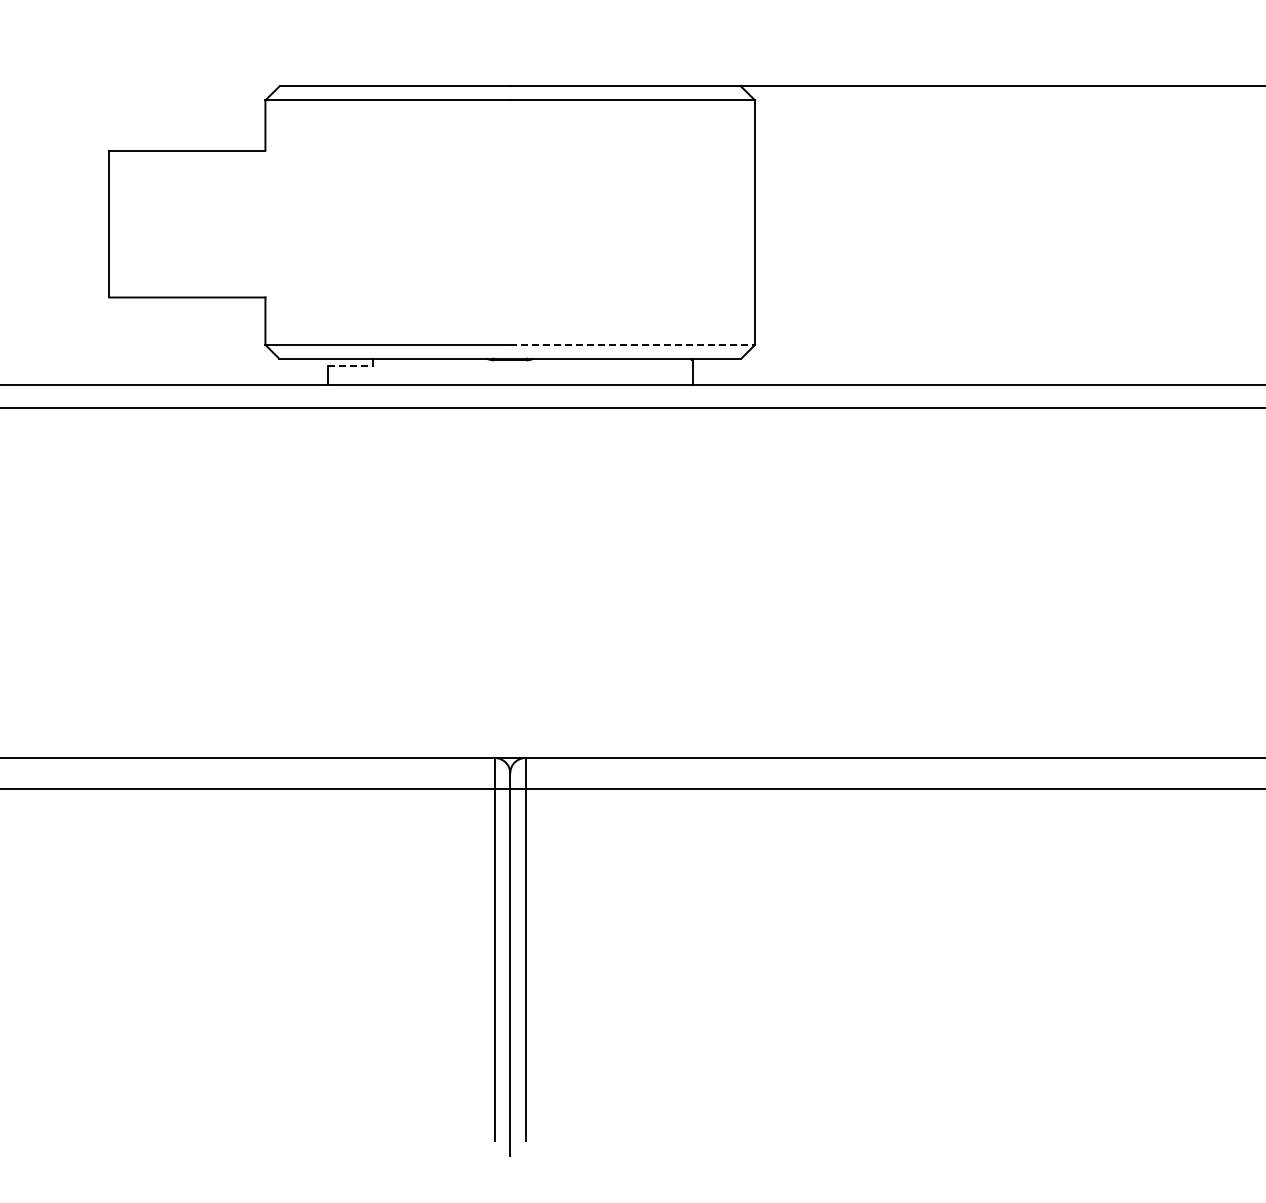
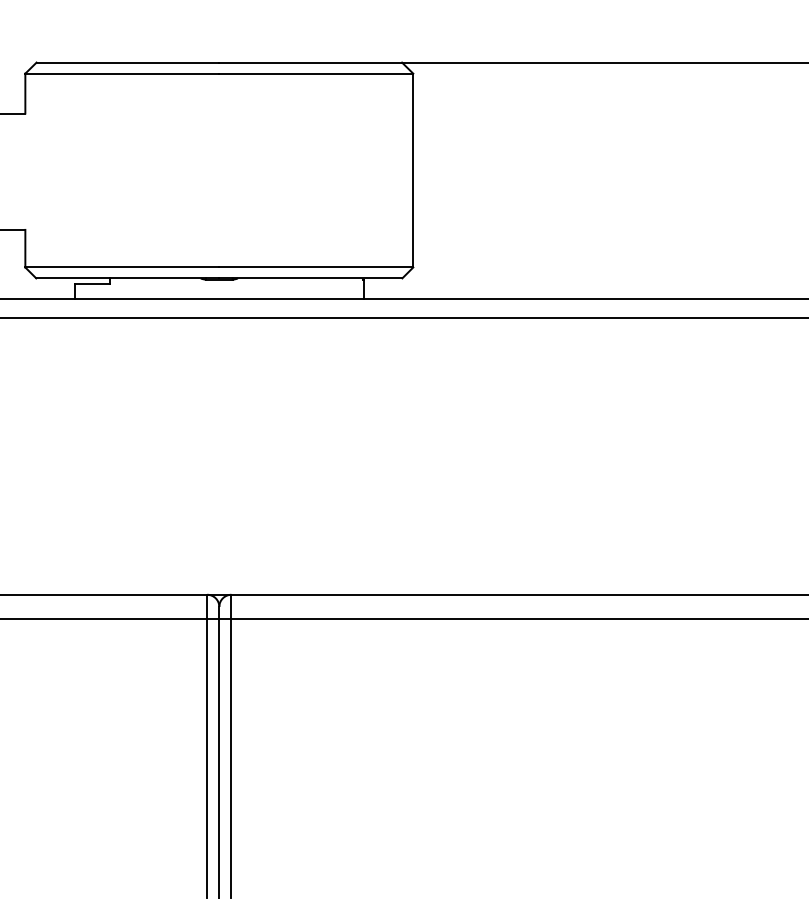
line: (633, 344) -> (316, 267), dashed -> solid
line: (350, 366) -> (92, 284), dashed -> solid

